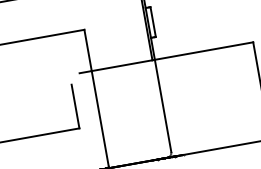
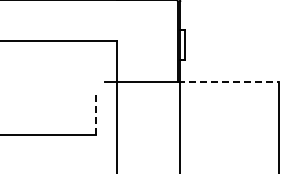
line: (203, 50) -> (228, 81), solid -> dashed
line: (75, 106) -> (95, 113), solid -> dashed

